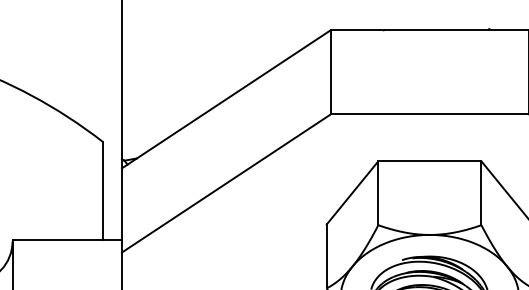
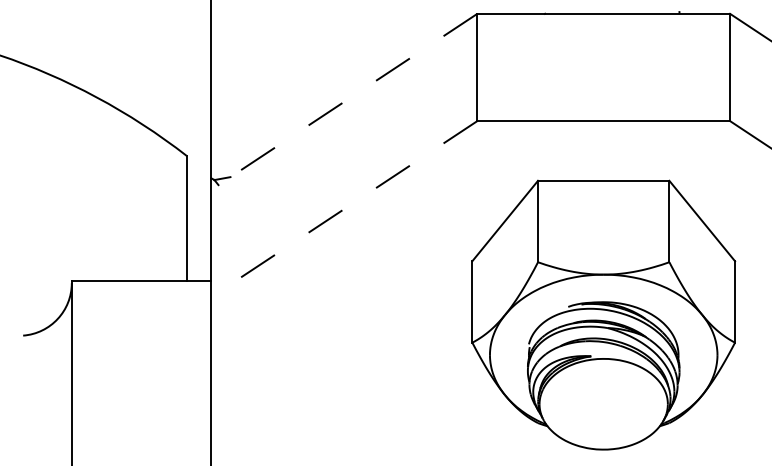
line: (225, 99) -> (343, 102), solid -> dashed
line: (225, 183) -> (343, 209), solid -> dashed

